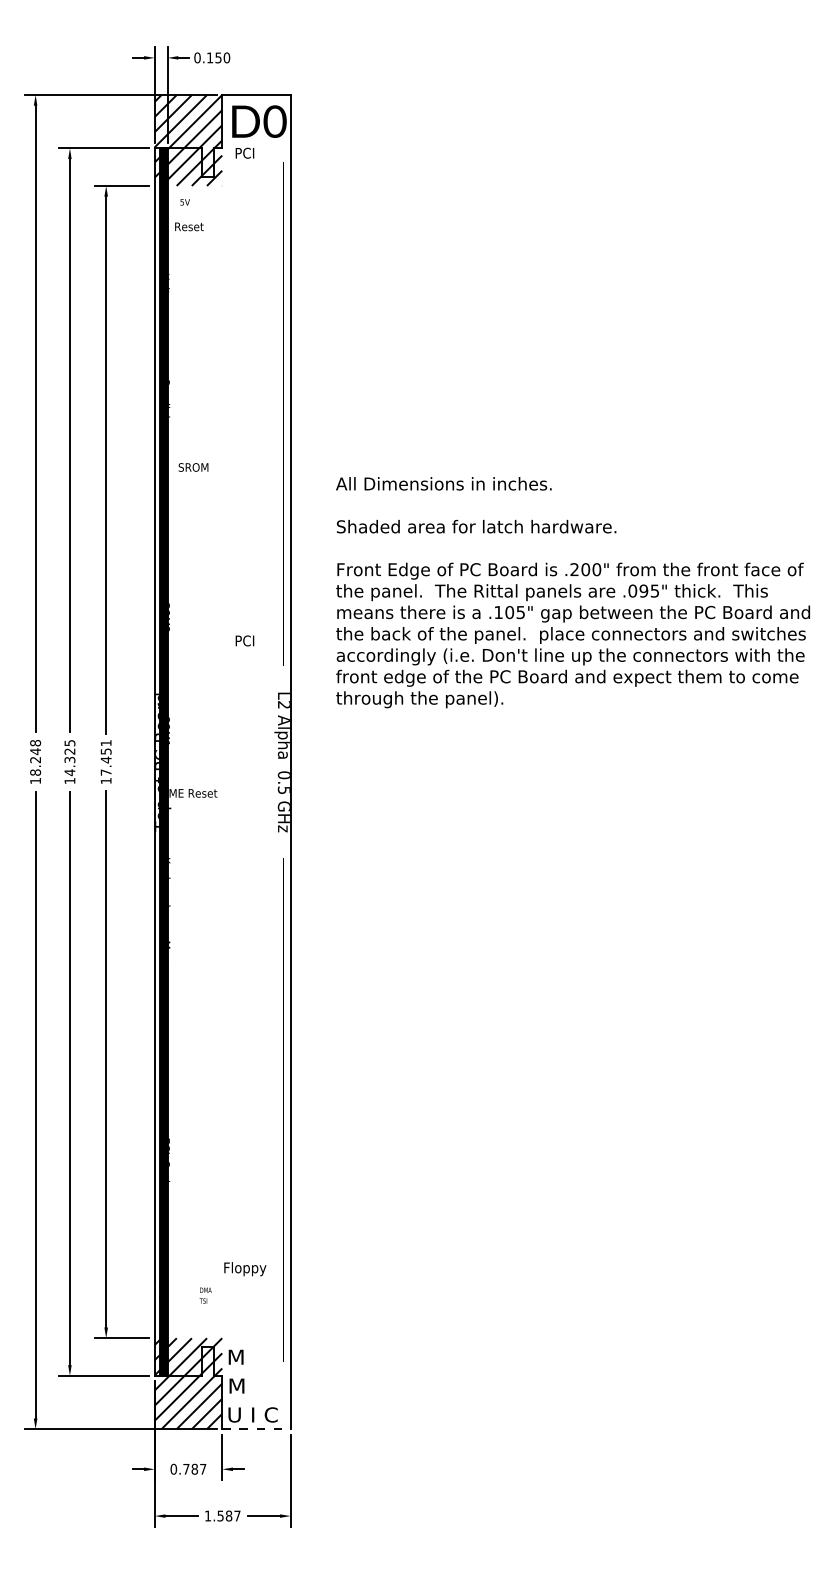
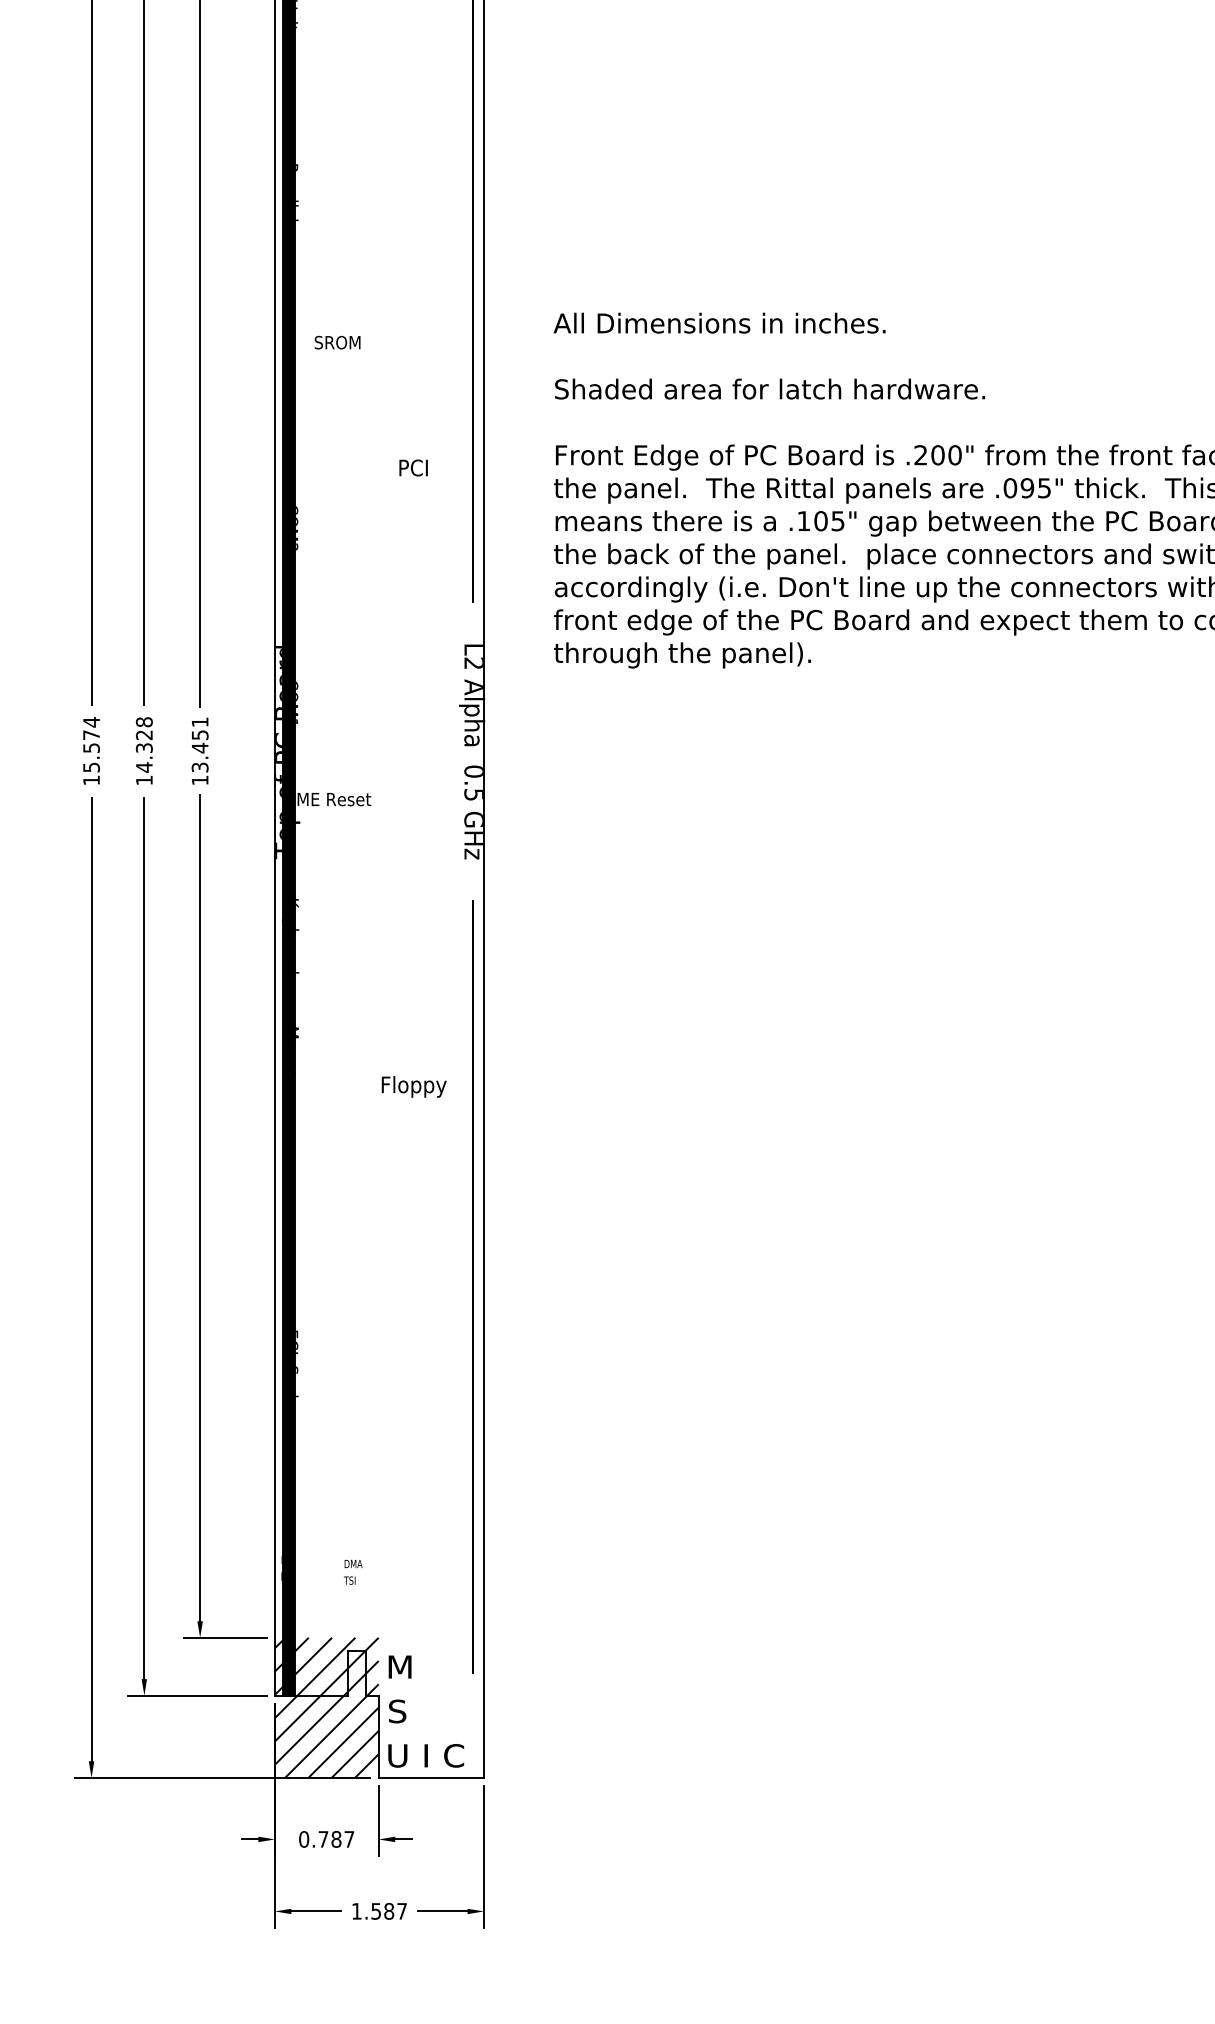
text: (193, 467) -> (337, 342), moved
text: (244, 640) -> (412, 467), moved
text: (69, 743) -> (143, 722), 14.325 -> 14.328
text: (35, 757) -> (91, 744), 18.248 -> 15.574
text: (105, 772) -> (199, 767), 17.451 -> 13.451
text: (245, 1269) -> (414, 1087), moved
text: (236, 1385) -> (400, 1710), M -> S
line: (256, 1429) -> (431, 1778), dashed -> solid

